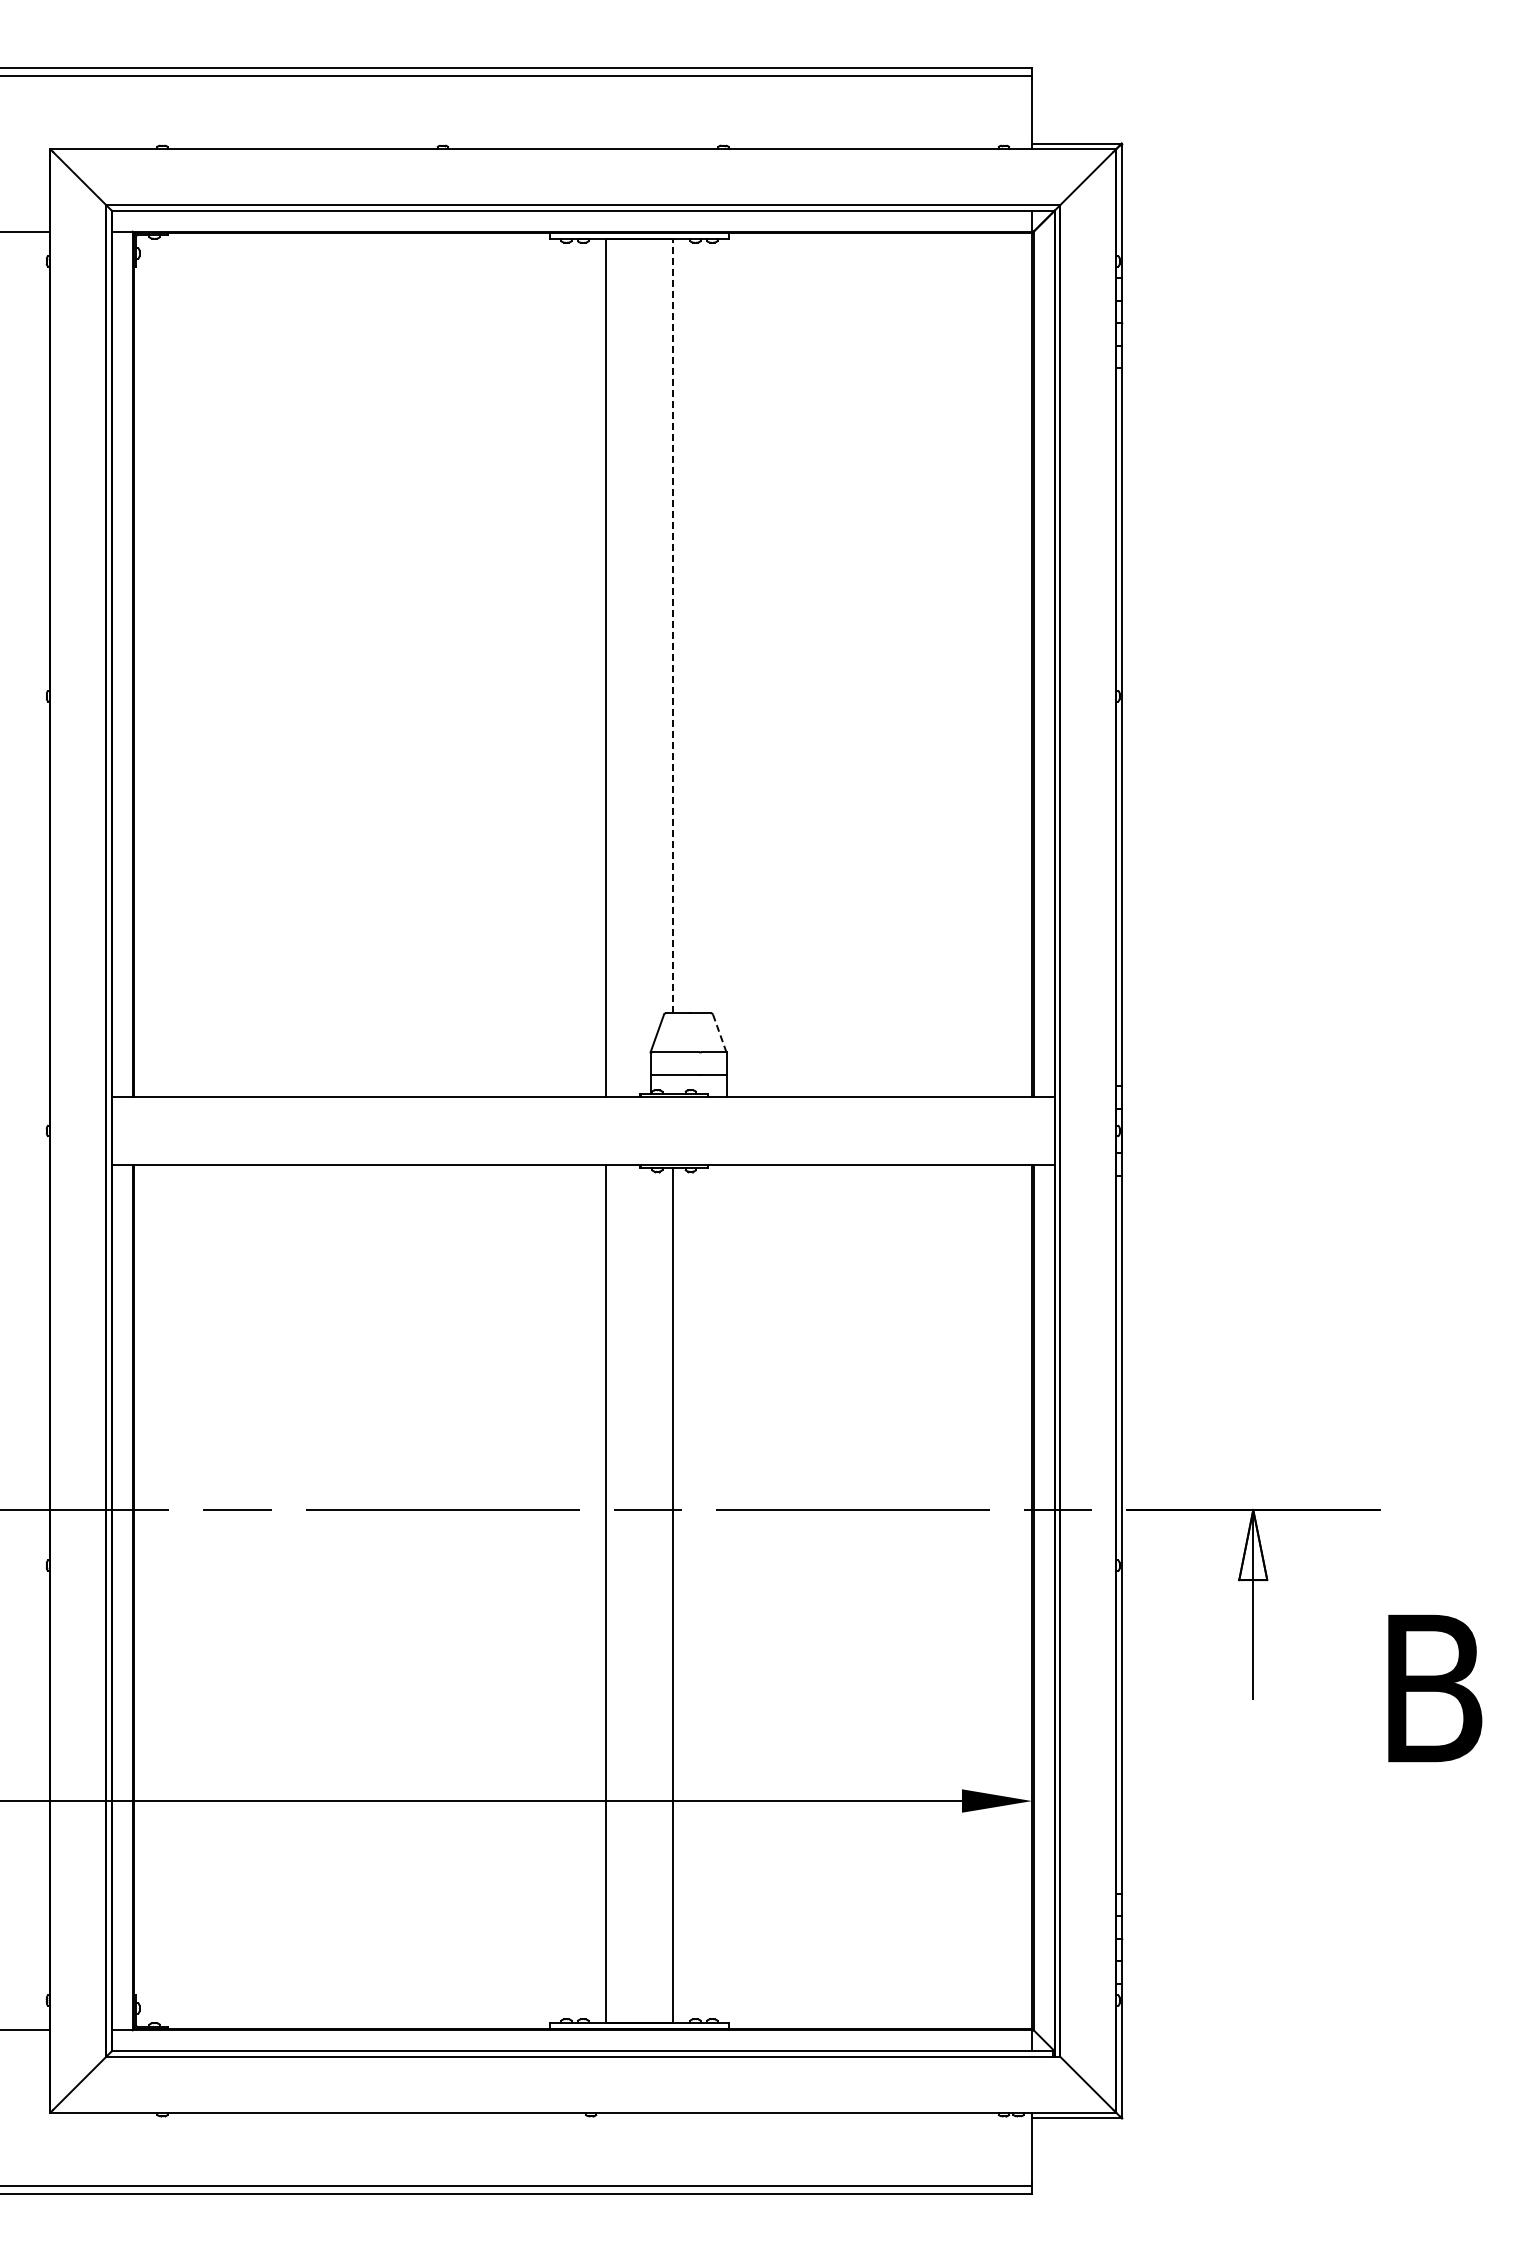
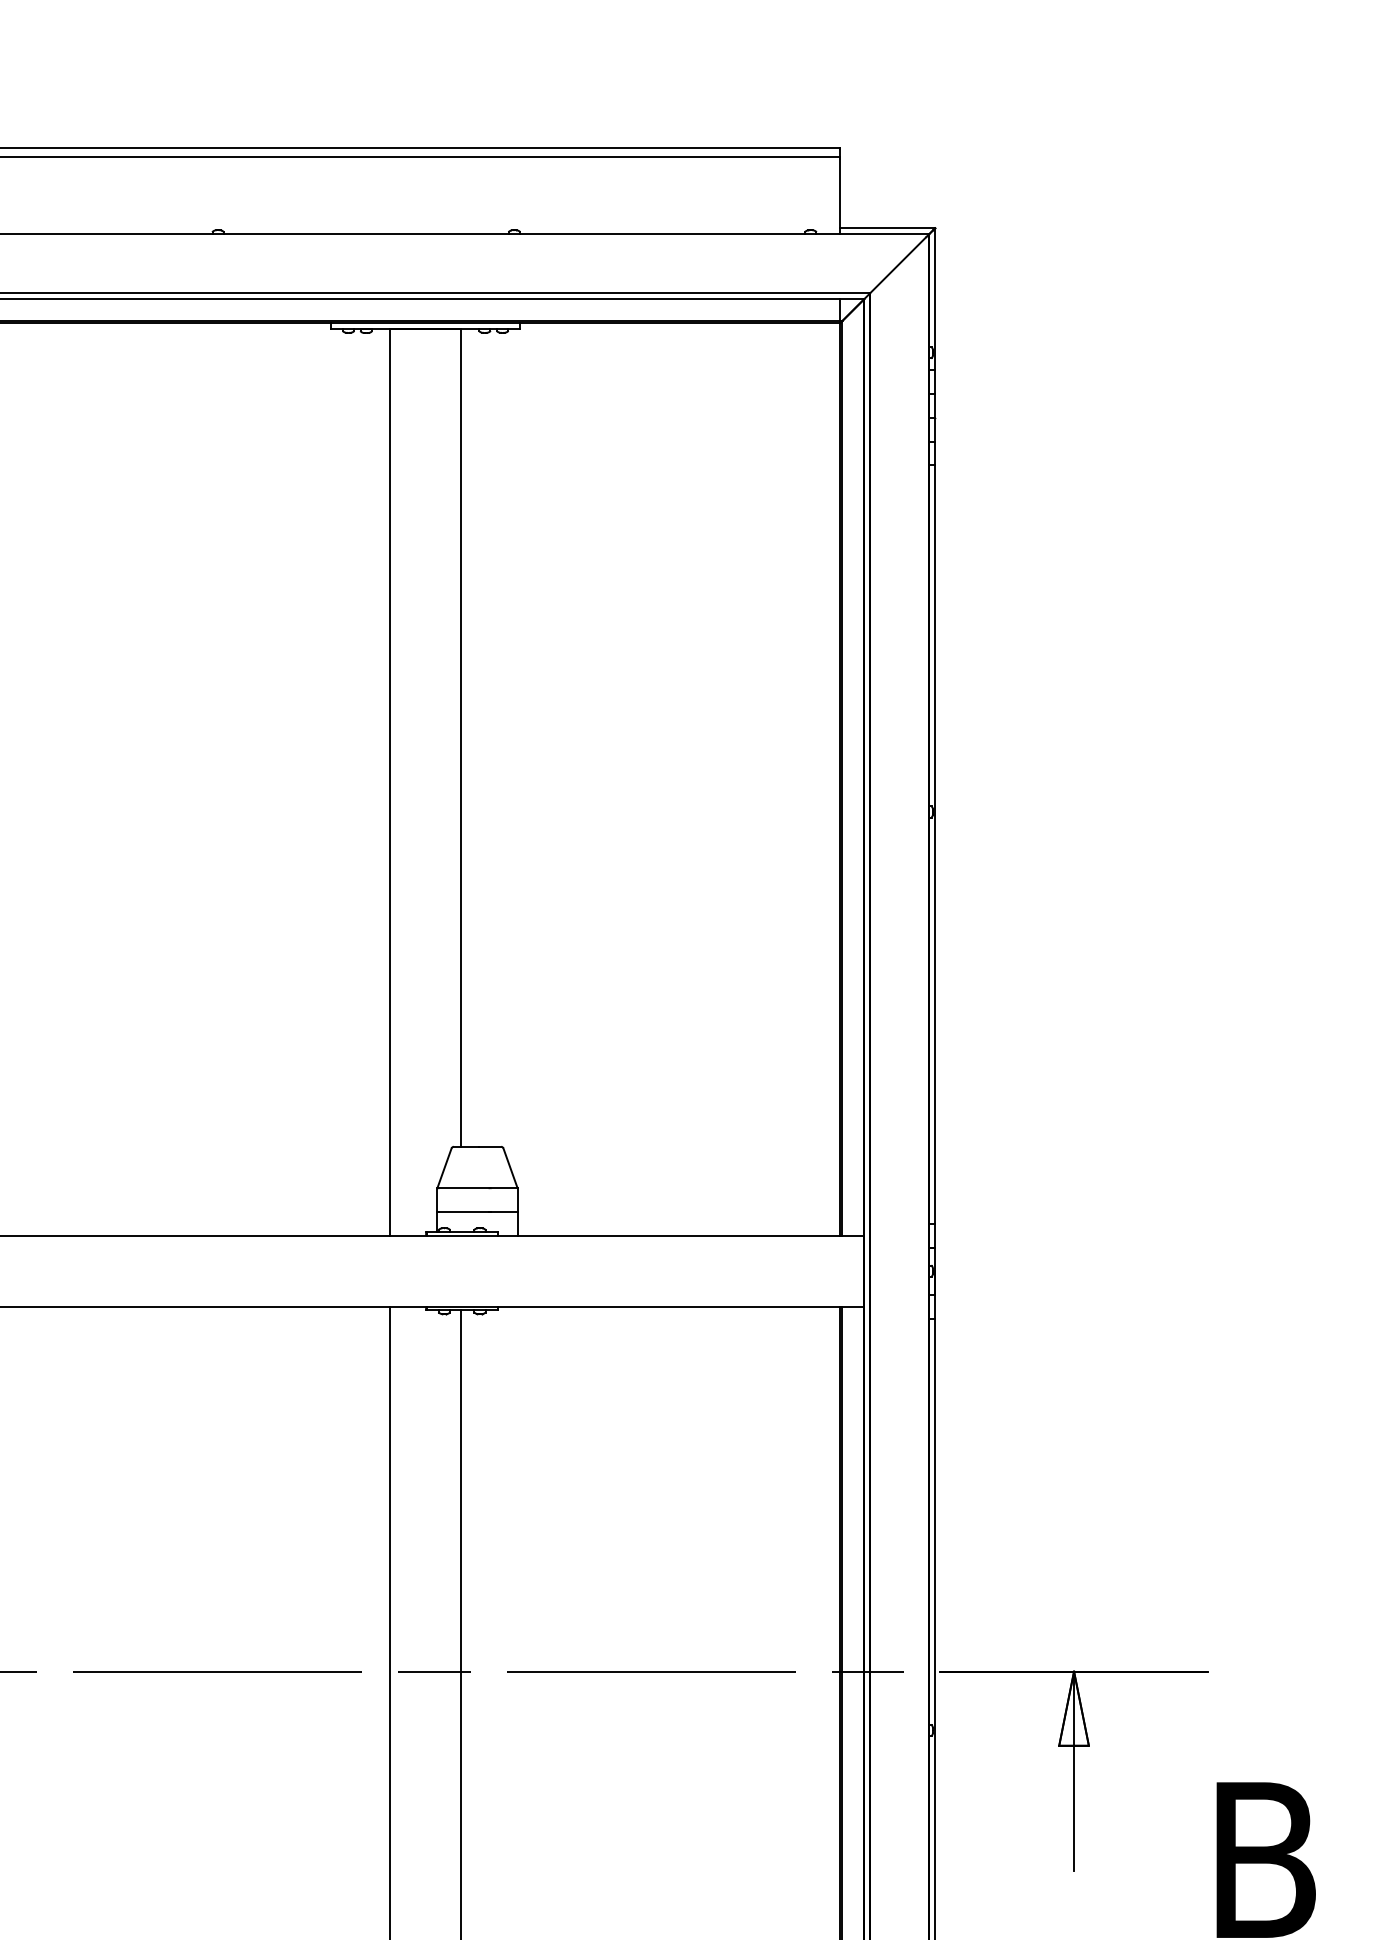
line: (673, 625) -> (461, 737), dashed -> solid
line: (719, 1033) -> (510, 1168), dashed -> solid

